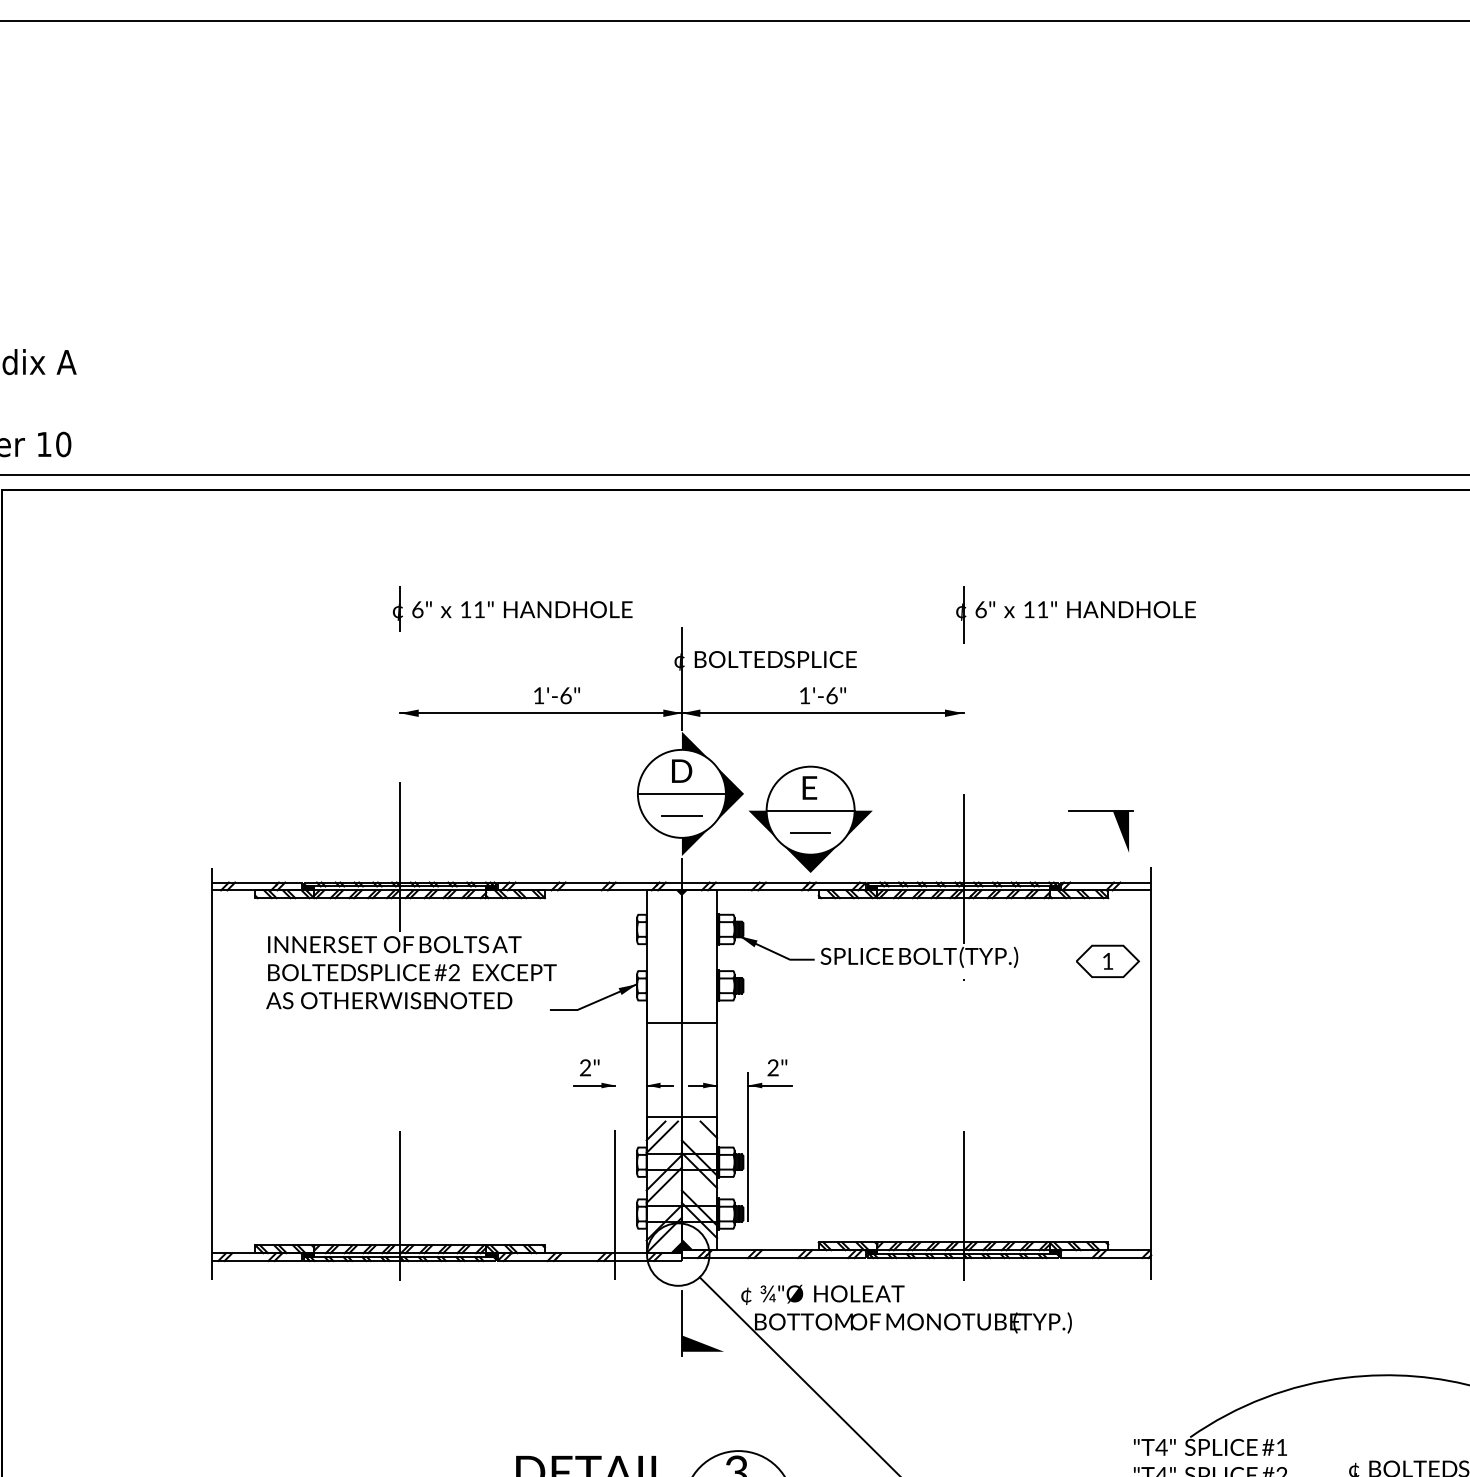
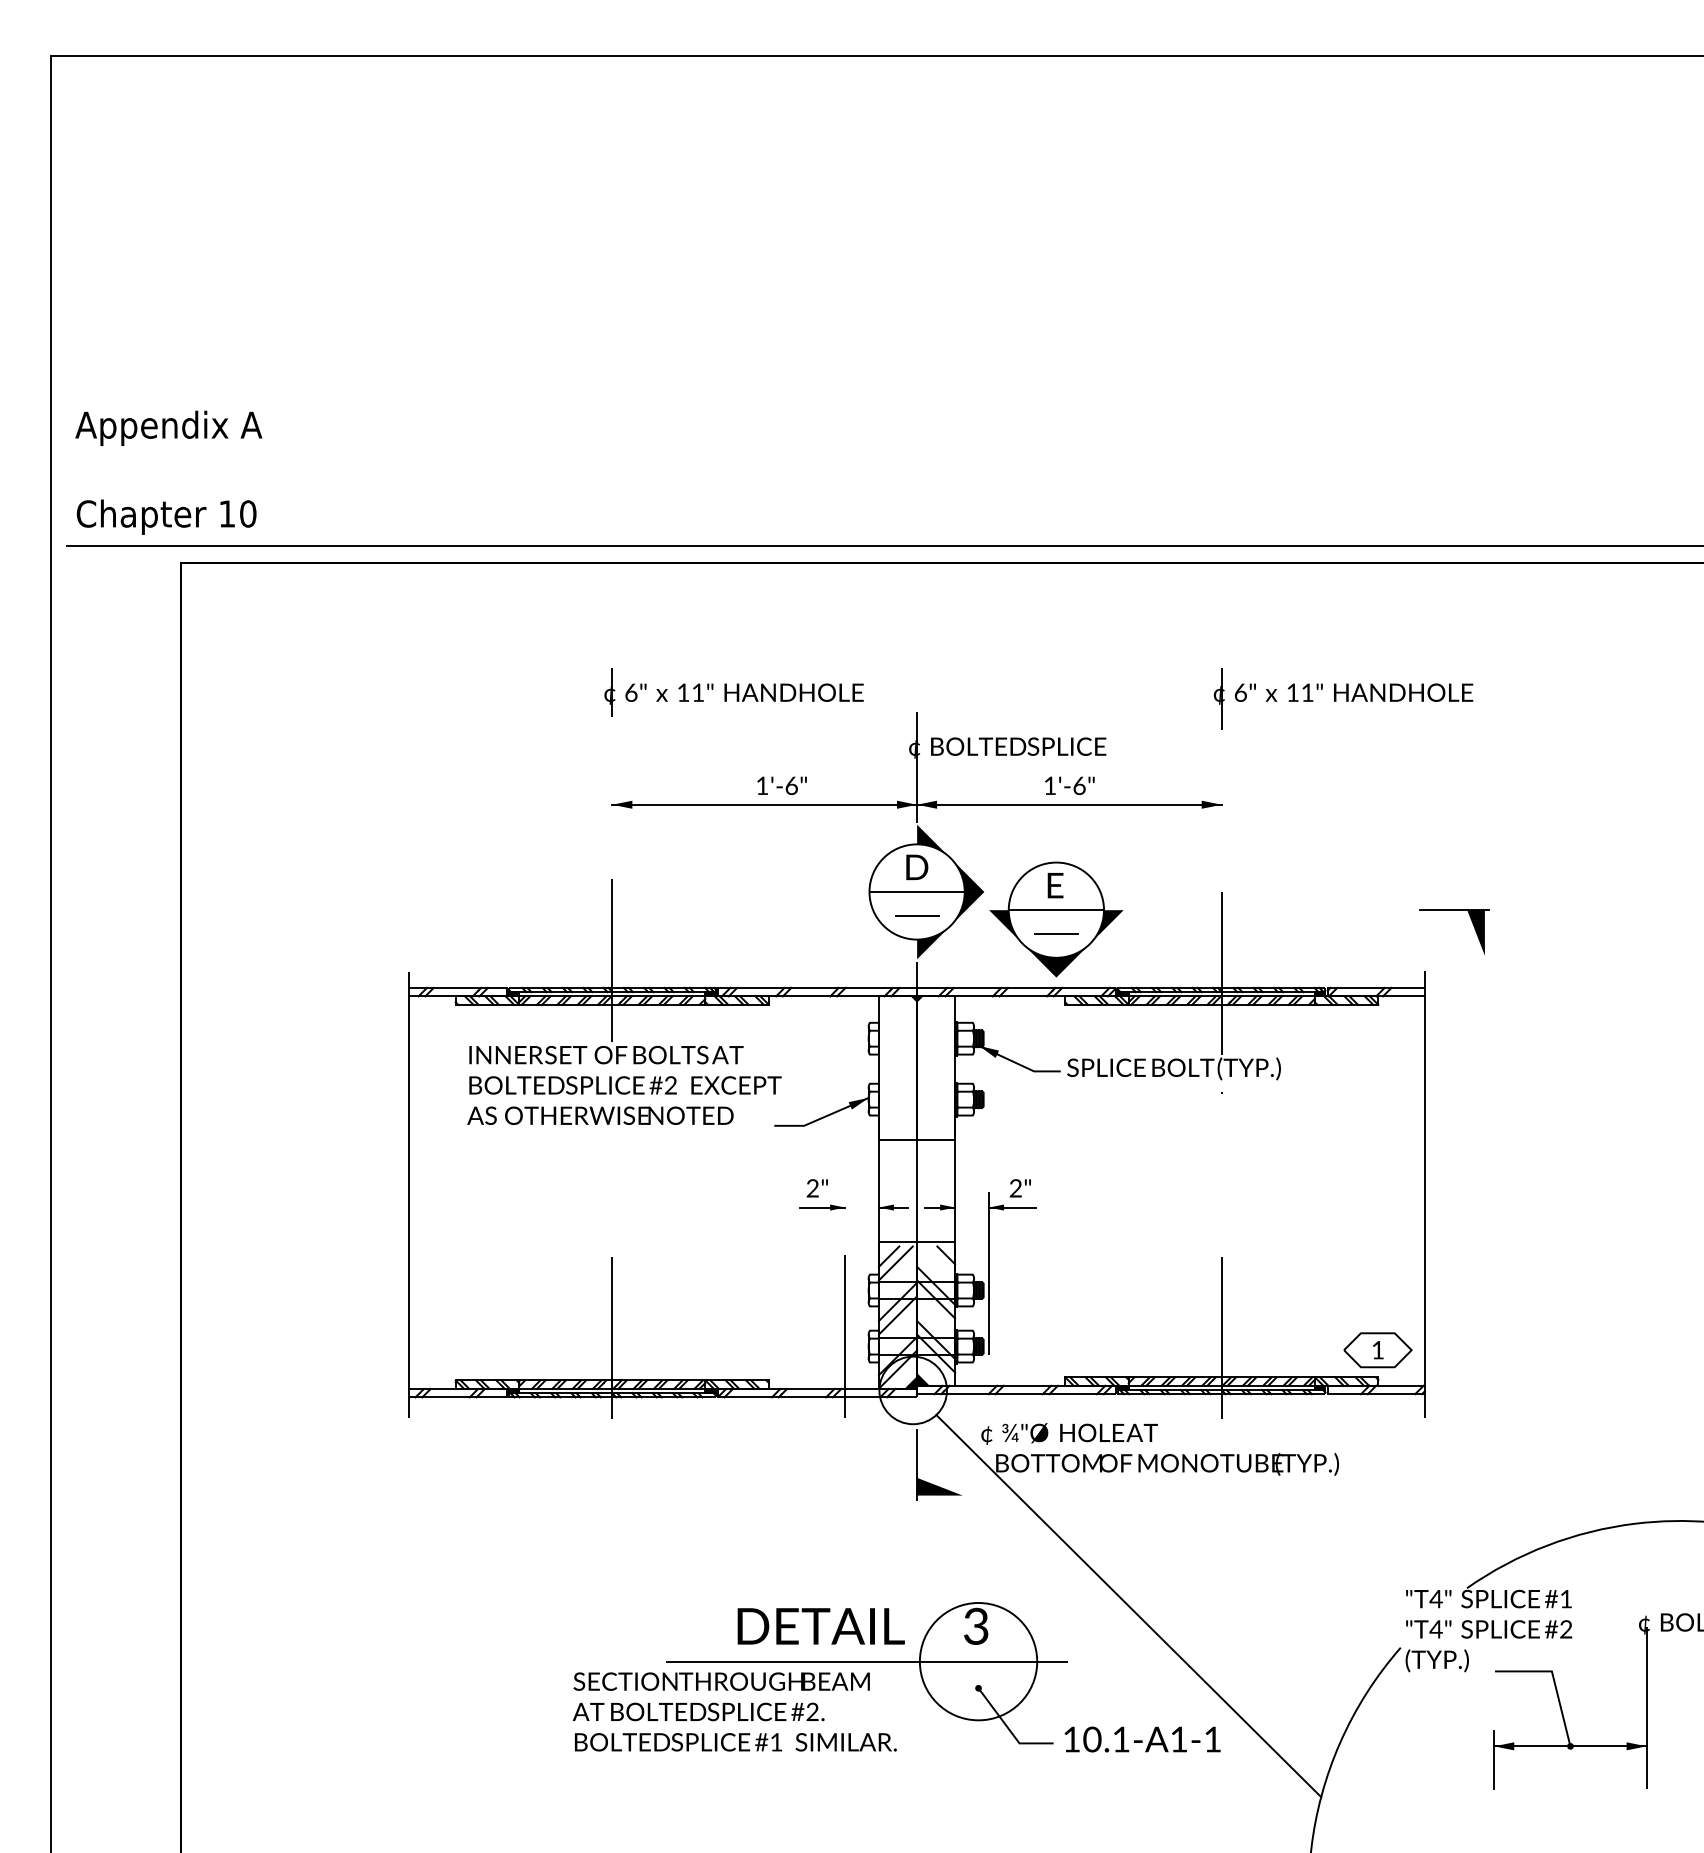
part: (1117, 823) -> (1472, 924), moved
part: (1107, 961) -> (1377, 1350), moved

